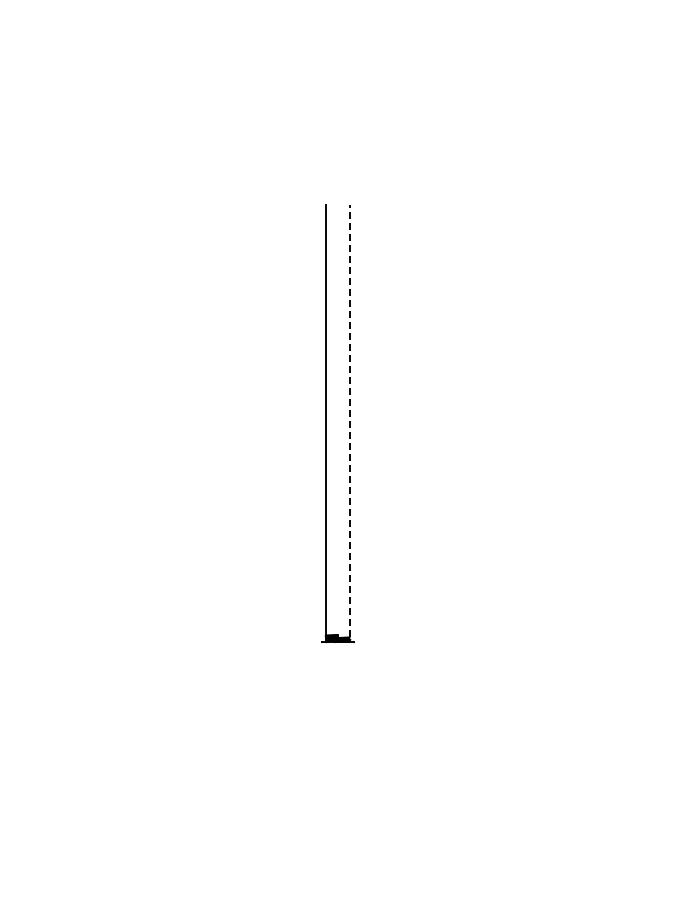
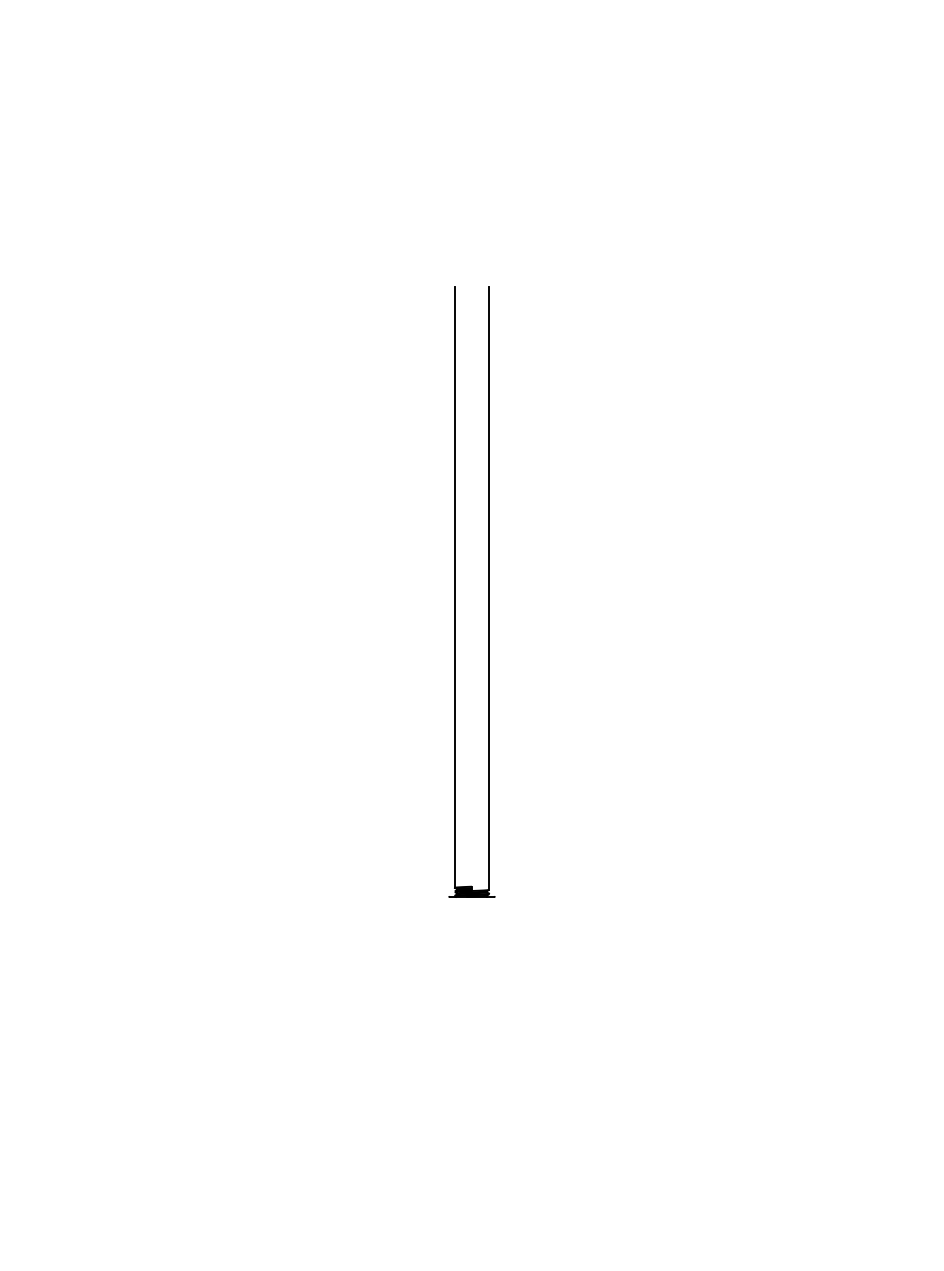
line: (350, 421) -> (489, 588), dashed -> solid

